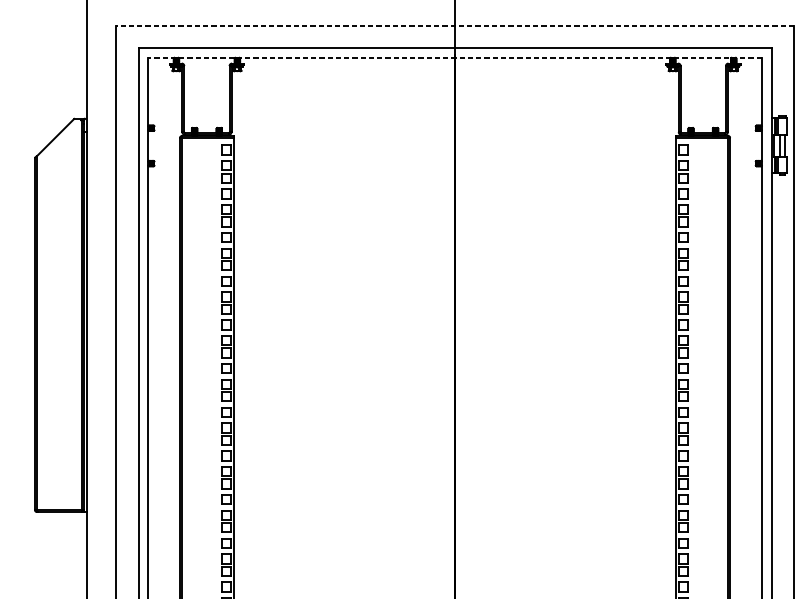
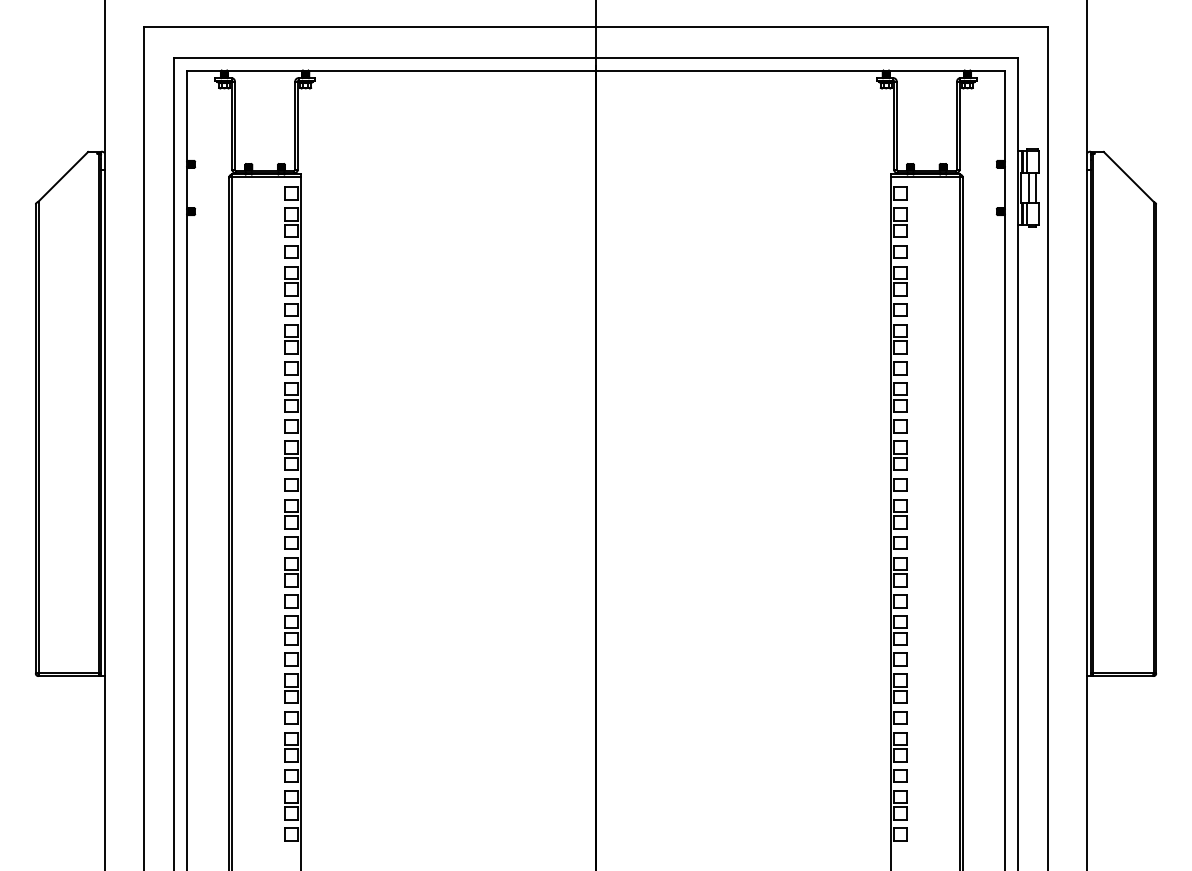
line: (454, 25) -> (595, 27), dashed -> solid
line: (455, 57) -> (596, 70), dashed -> solid

